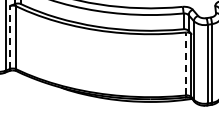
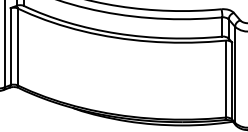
line: (10, 36) -> (11, 45), dashed -> solid
line: (186, 63) -> (226, 78), dashed -> solid

